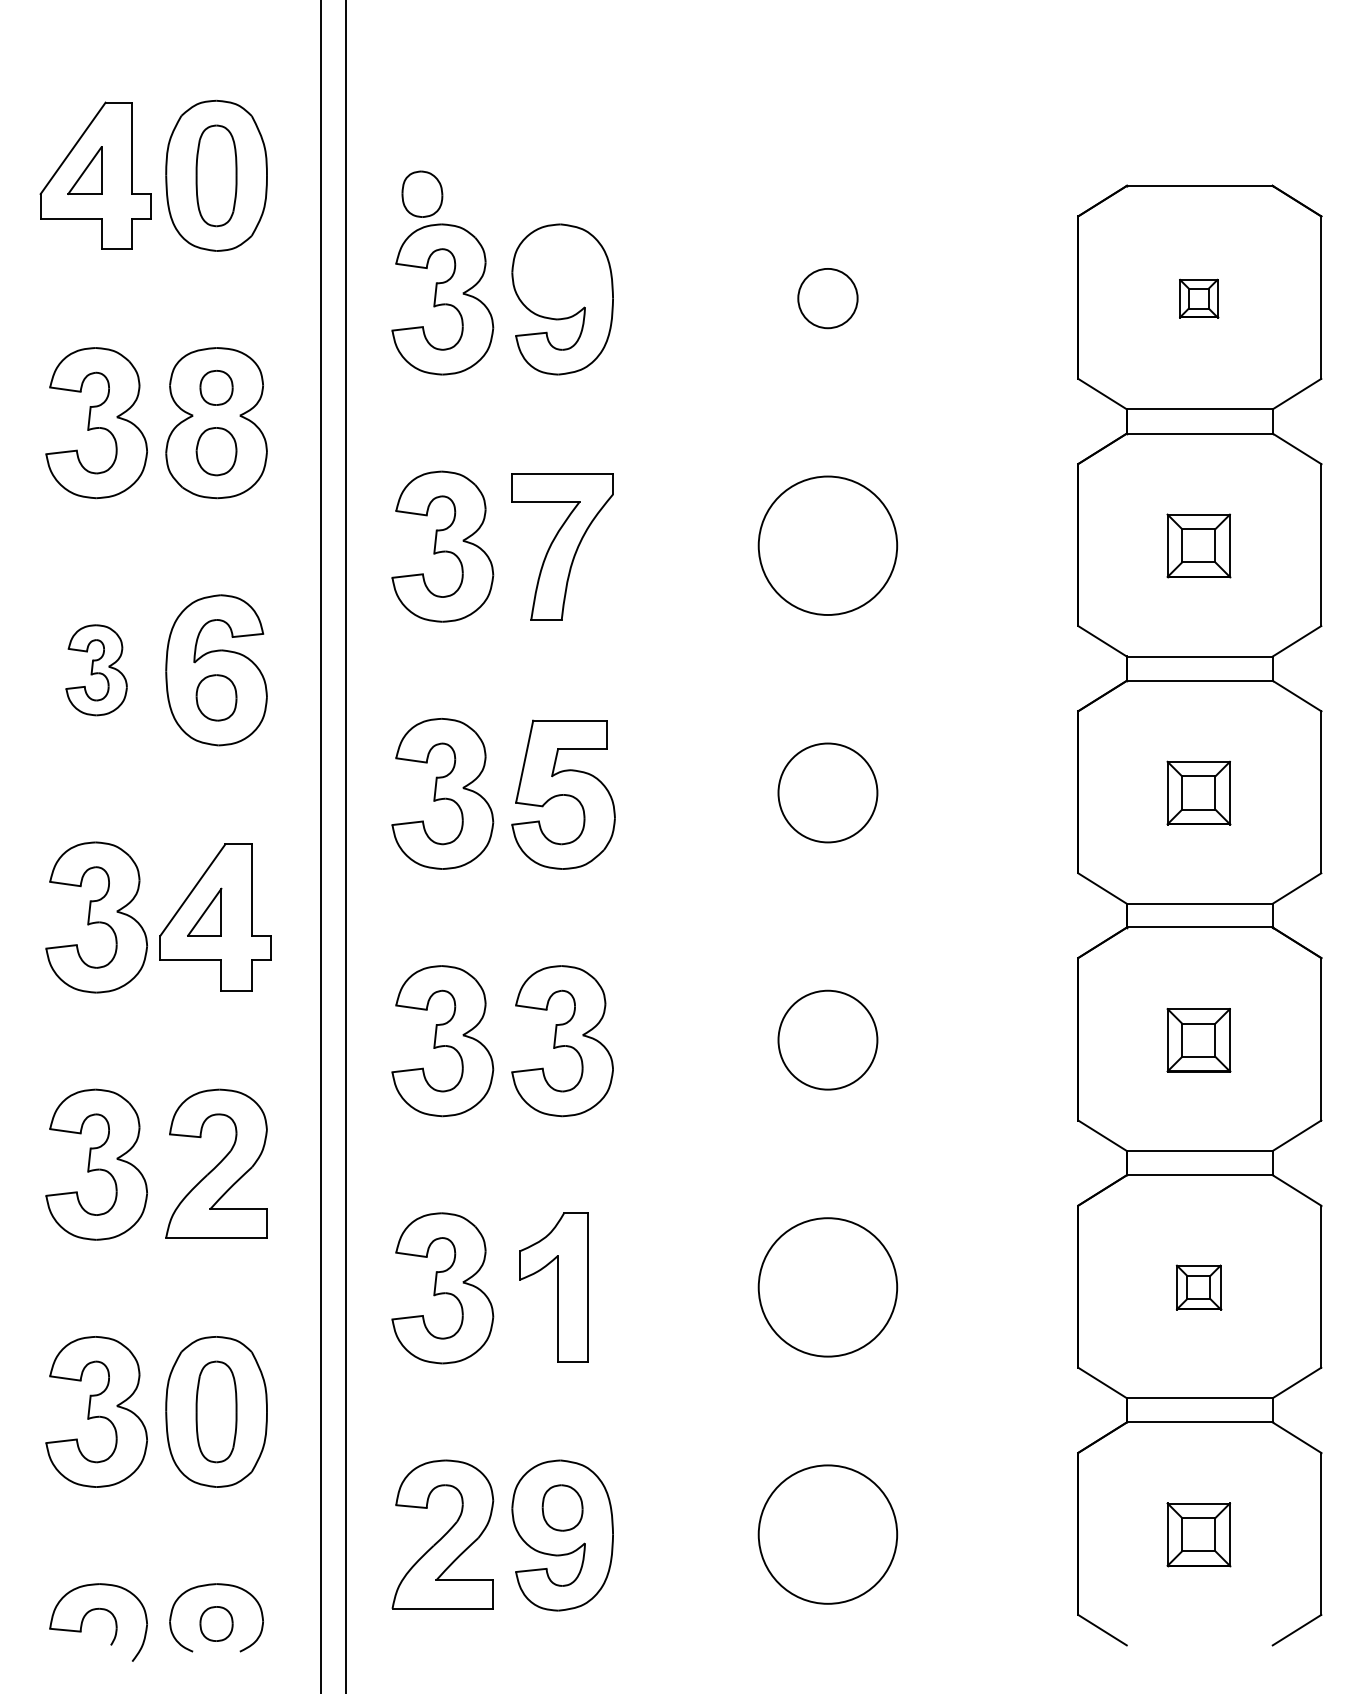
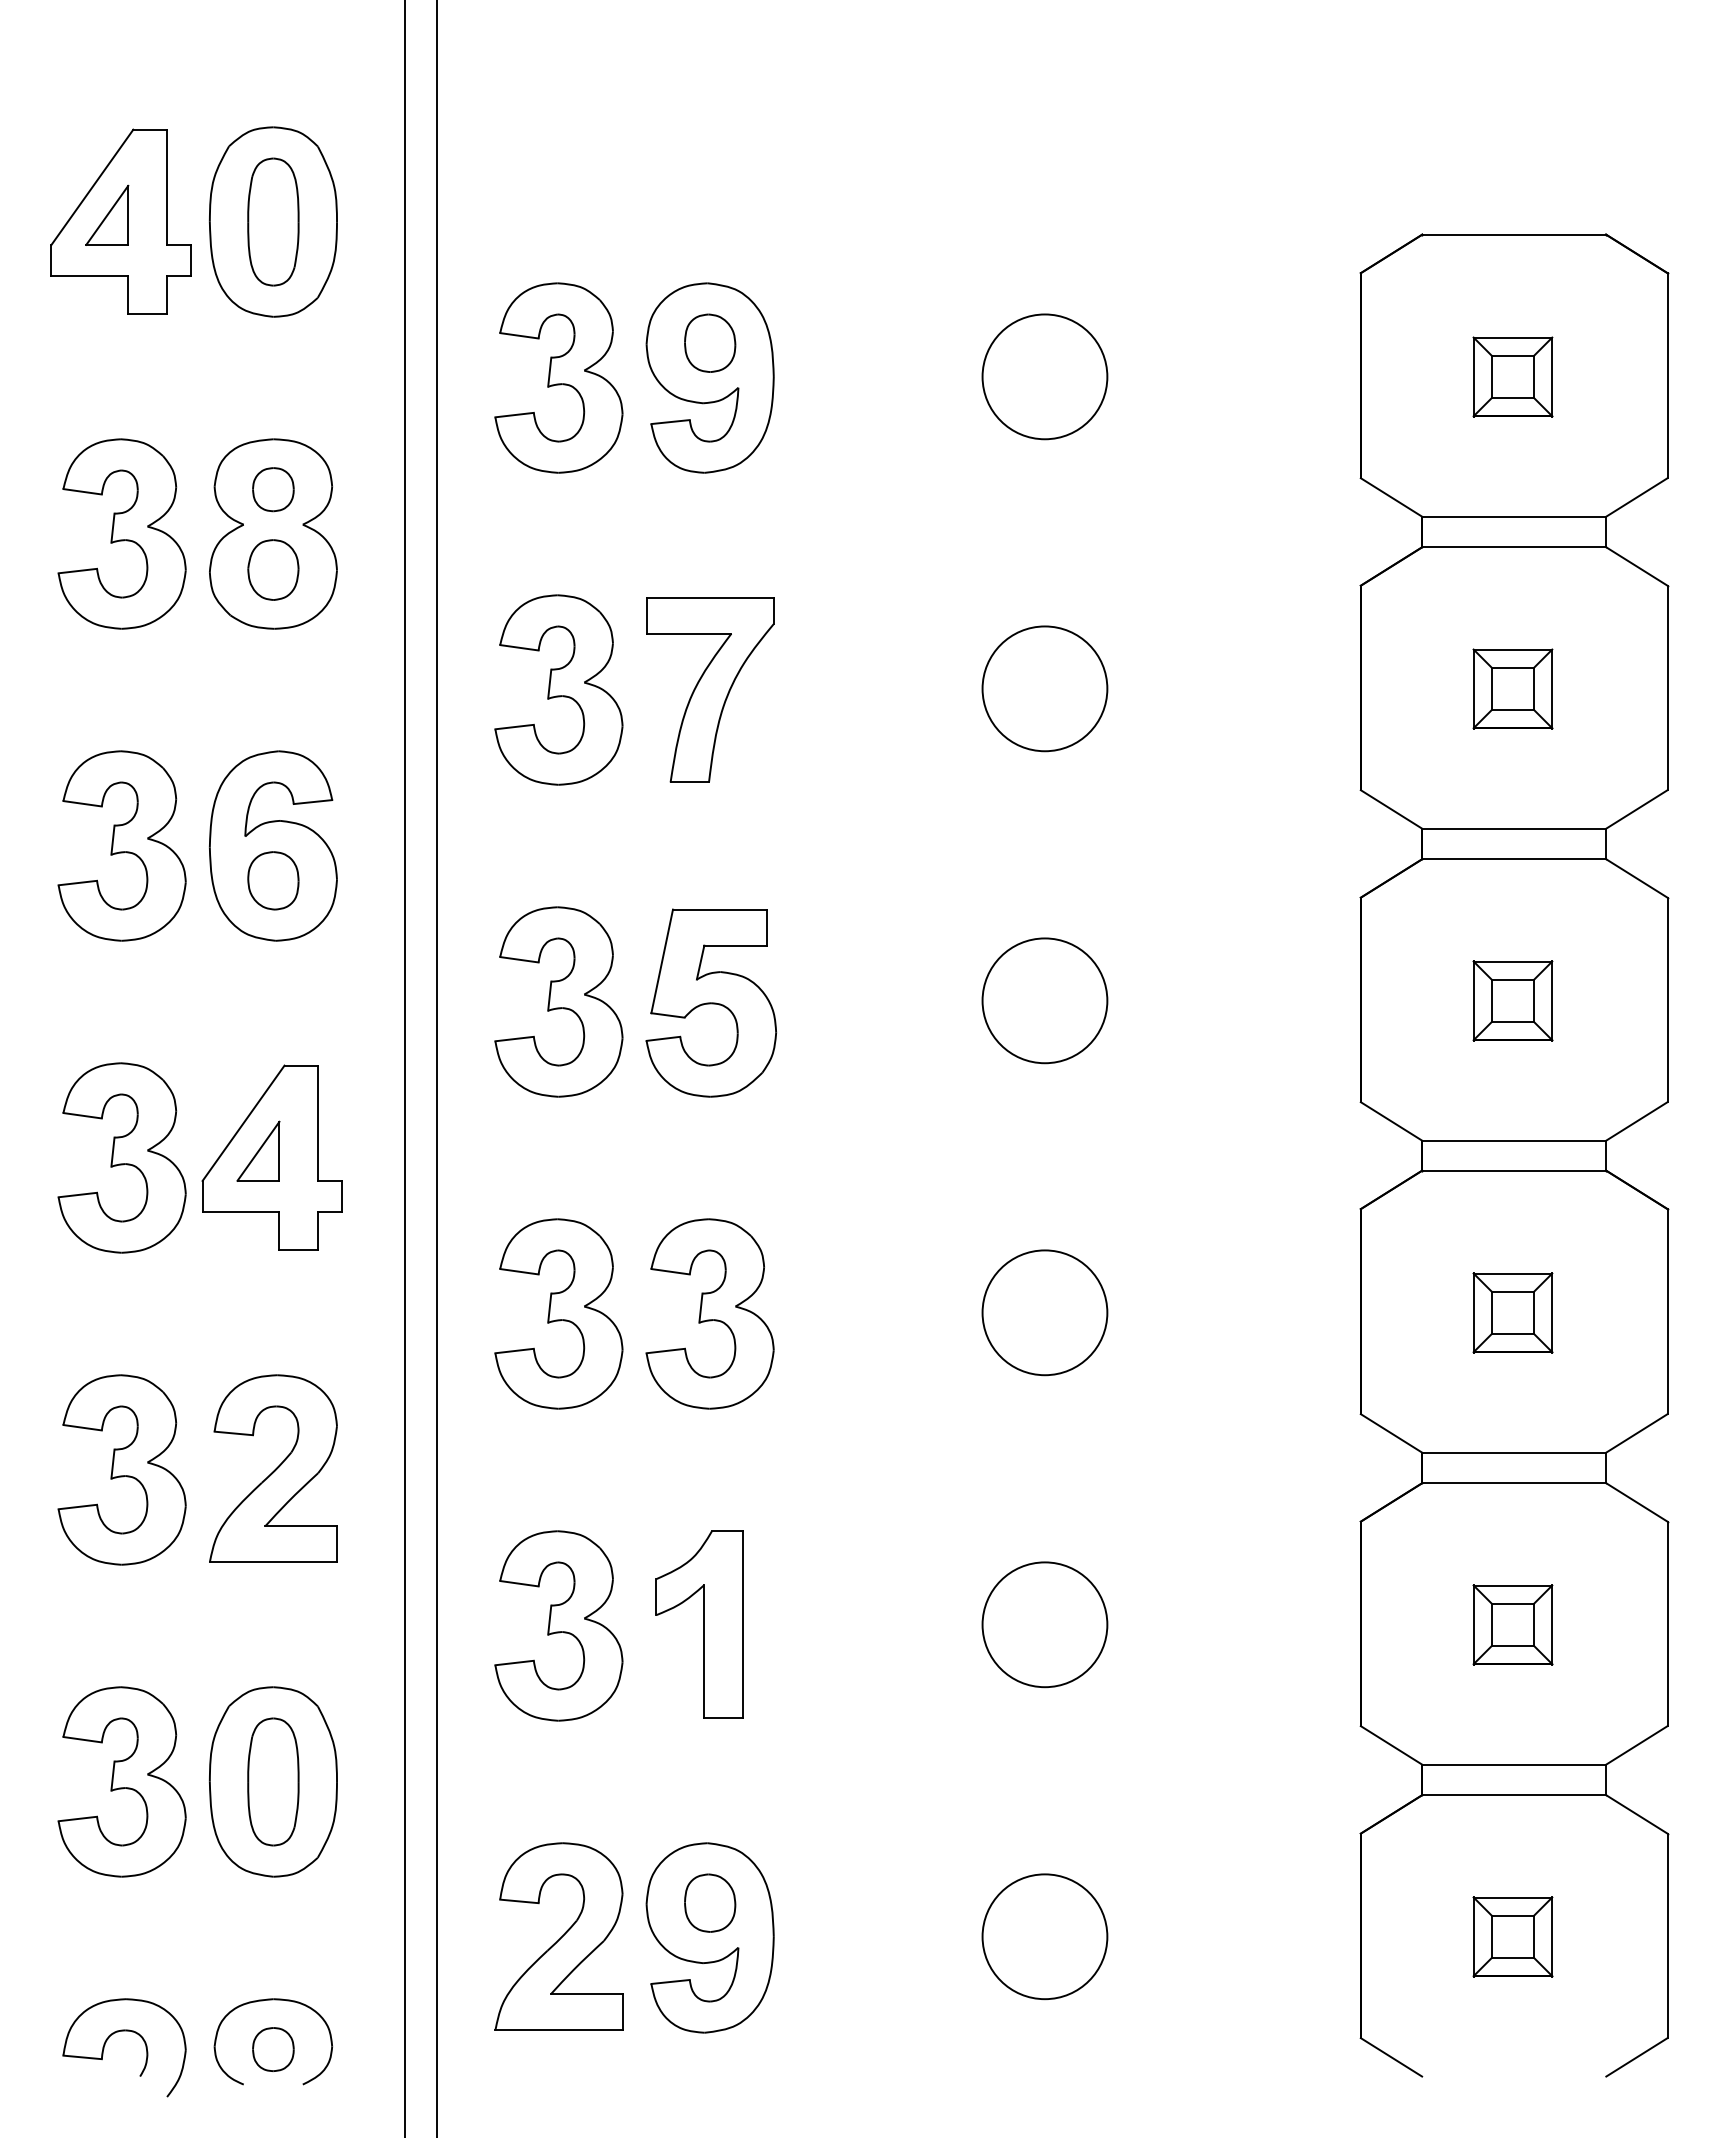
part: (422, 193) -> (710, 342), moved
circle: (827, 298) -> (1044, 376), size x1.67
part: (1198, 298) -> (1512, 376), size x1.67
circle: (827, 545) -> (1044, 688), size x0.71
part: (96, 669) -> (121, 845), size x1.67
circle: (827, 1287) -> (1044, 1624), size x0.71
part: (1198, 1287) -> (1512, 1624), size x1.43
circle: (827, 1534) -> (1044, 1936), size x0.71

